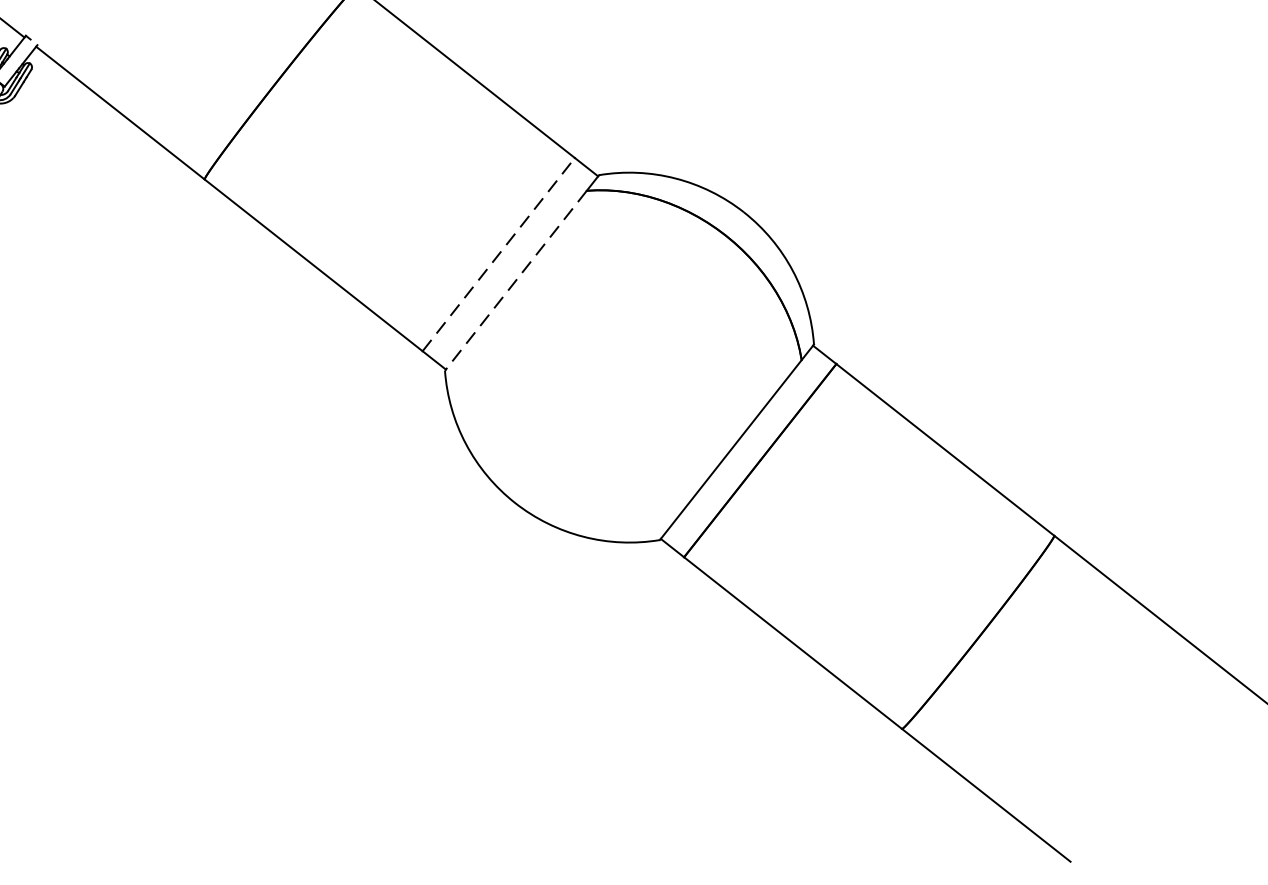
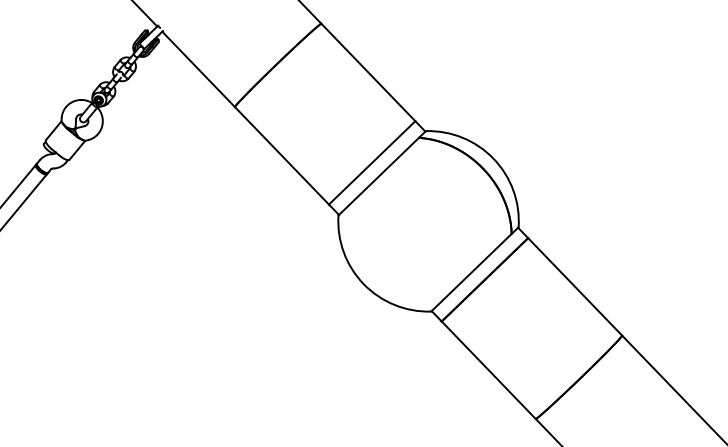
line: (499, 253) -> (372, 162), dashed -> solid
line: (515, 280) -> (378, 176), dashed -> solid

